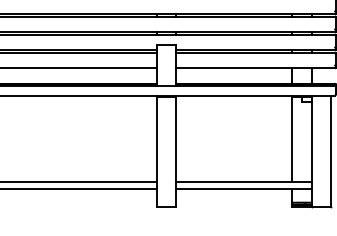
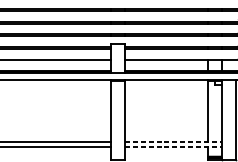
line: (244, 182) -> (173, 142), solid -> dashed
line: (244, 189) -> (173, 147), solid -> dashed

